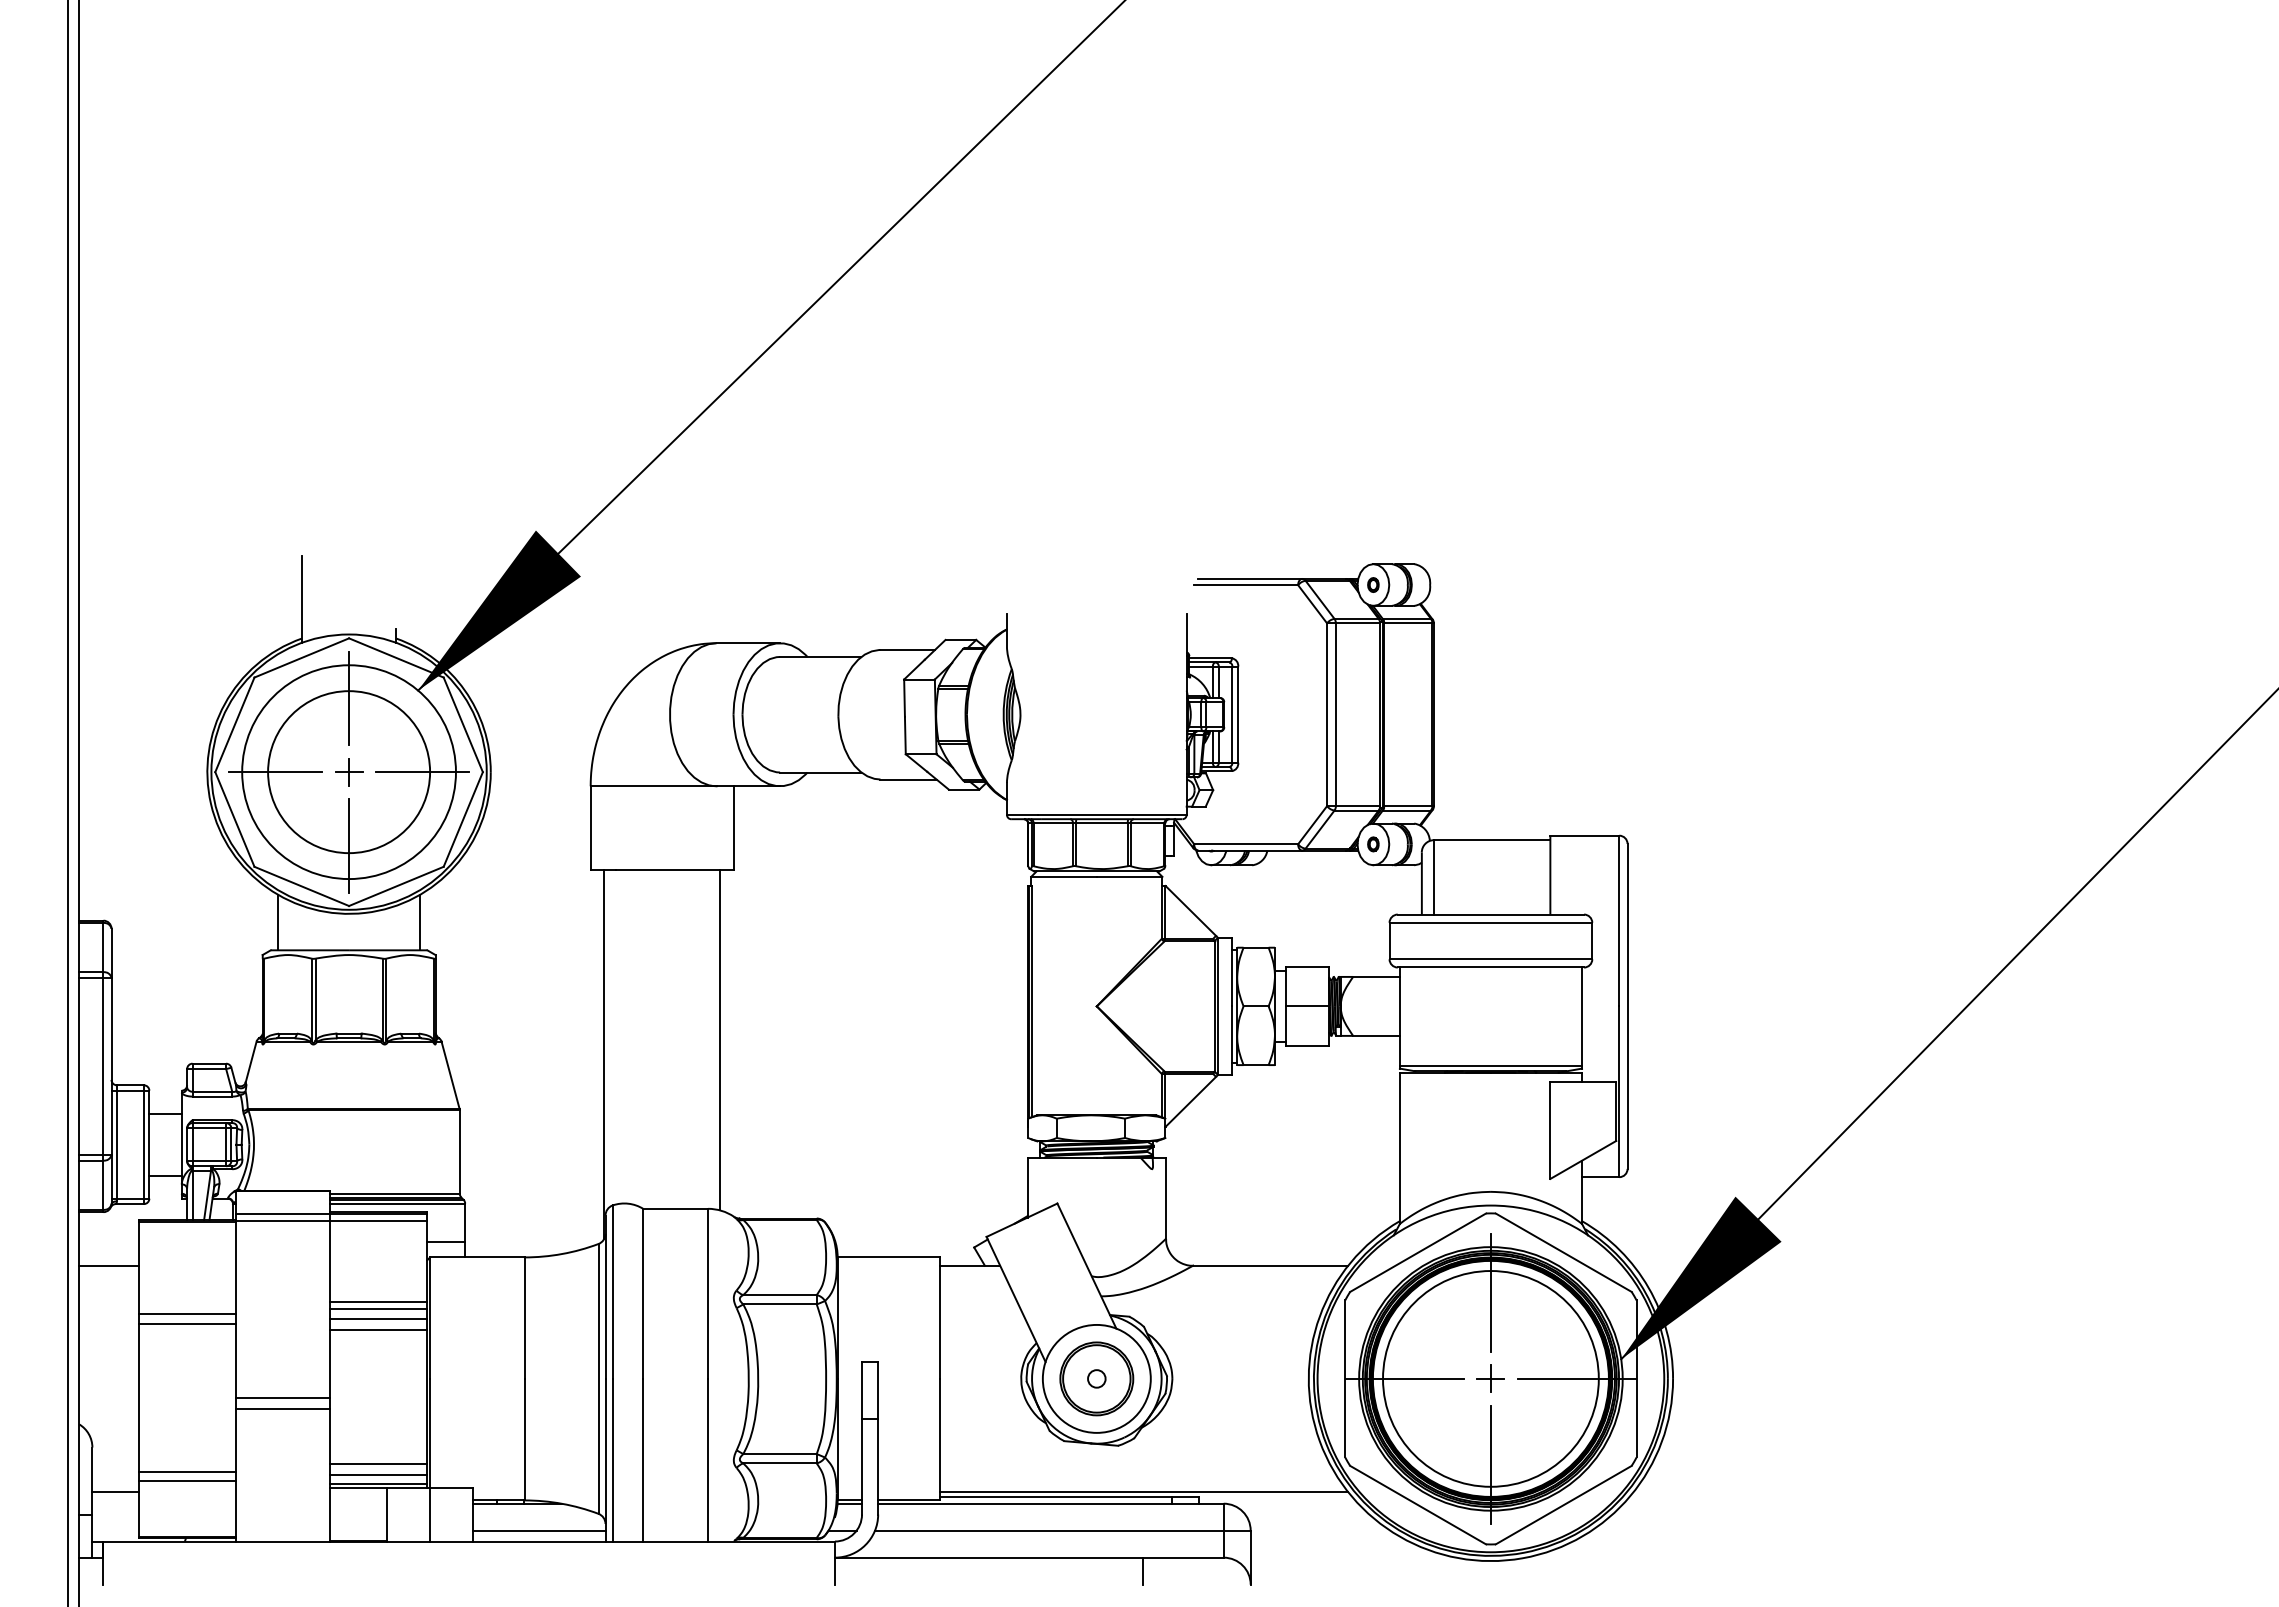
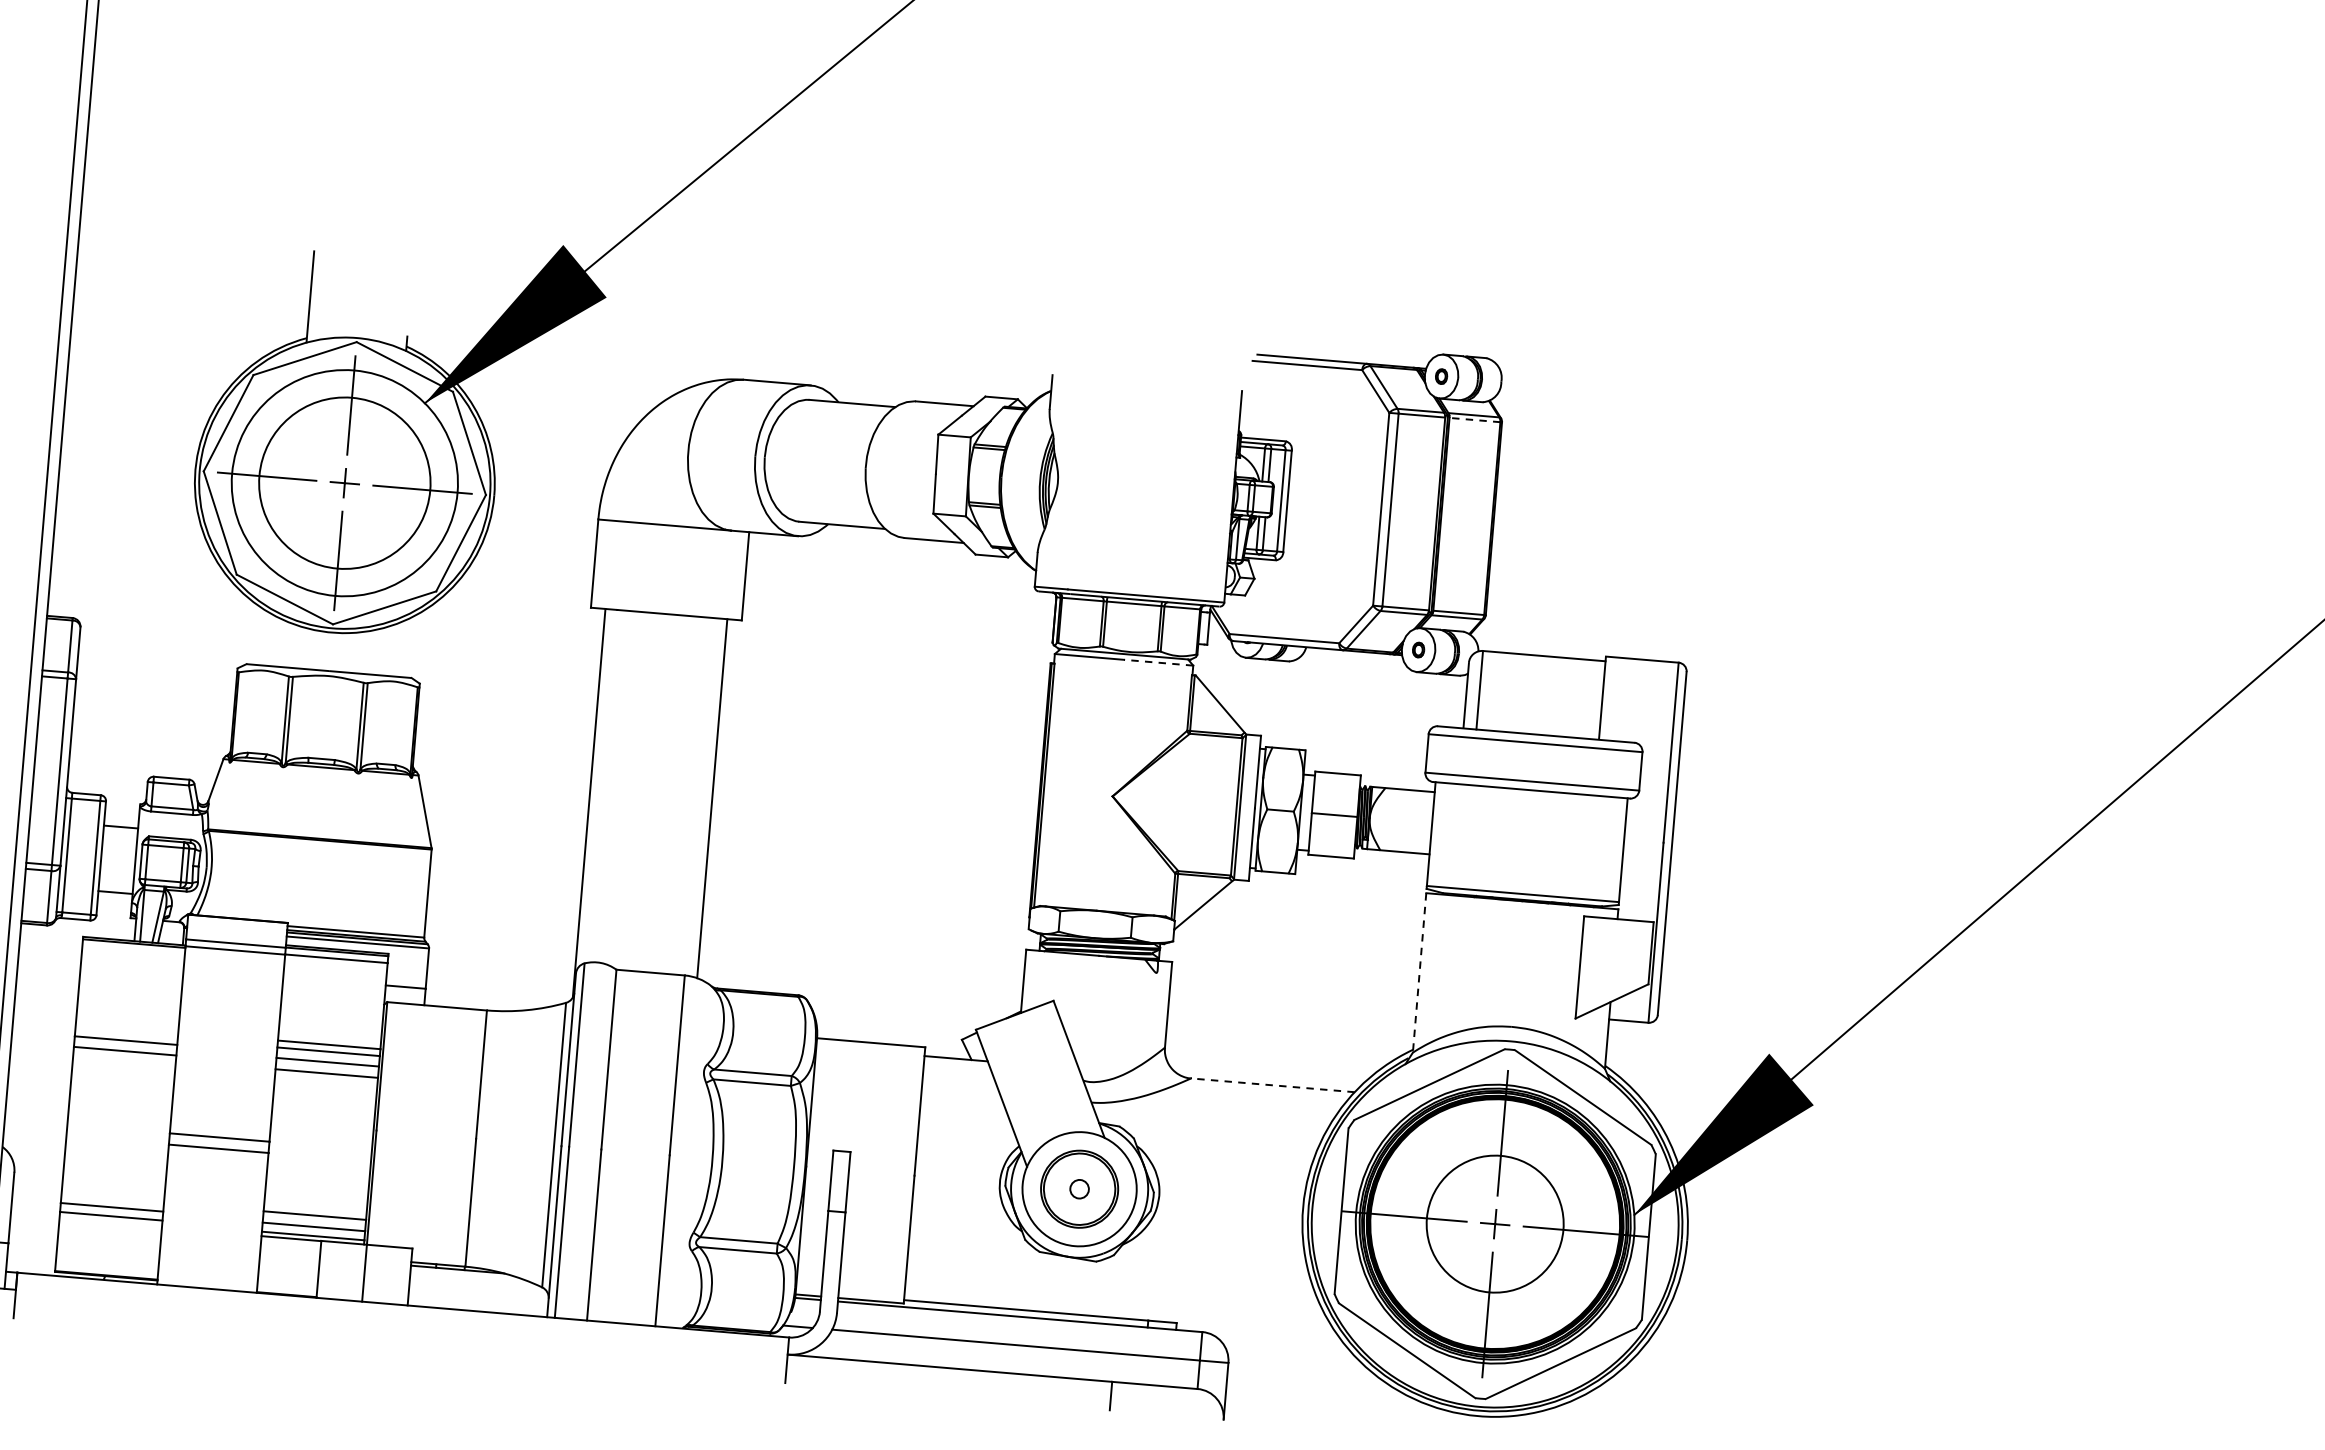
line: (1407, 623) -> (1474, 420), solid -> dashed
line: (1129, 876) -> (1158, 662), solid -> dashed
line: (277, 922) -> (256, 635), removed
line: (420, 922) -> (406, 648), removed
line: (1399, 1148) -> (1419, 973), solid -> dashed
line: (108, 1265) -> (47, 982), removed
line: (1270, 1265) -> (1272, 1085), solid -> dashed
circle: (1490, 1378) -> (1494, 1223), size x0.6
line: (115, 1492) -> (34, 1222), removed
line: (1144, 1492) -> (1119, 1313), removed
line: (539, 1530) -> (478, 1299), removed

